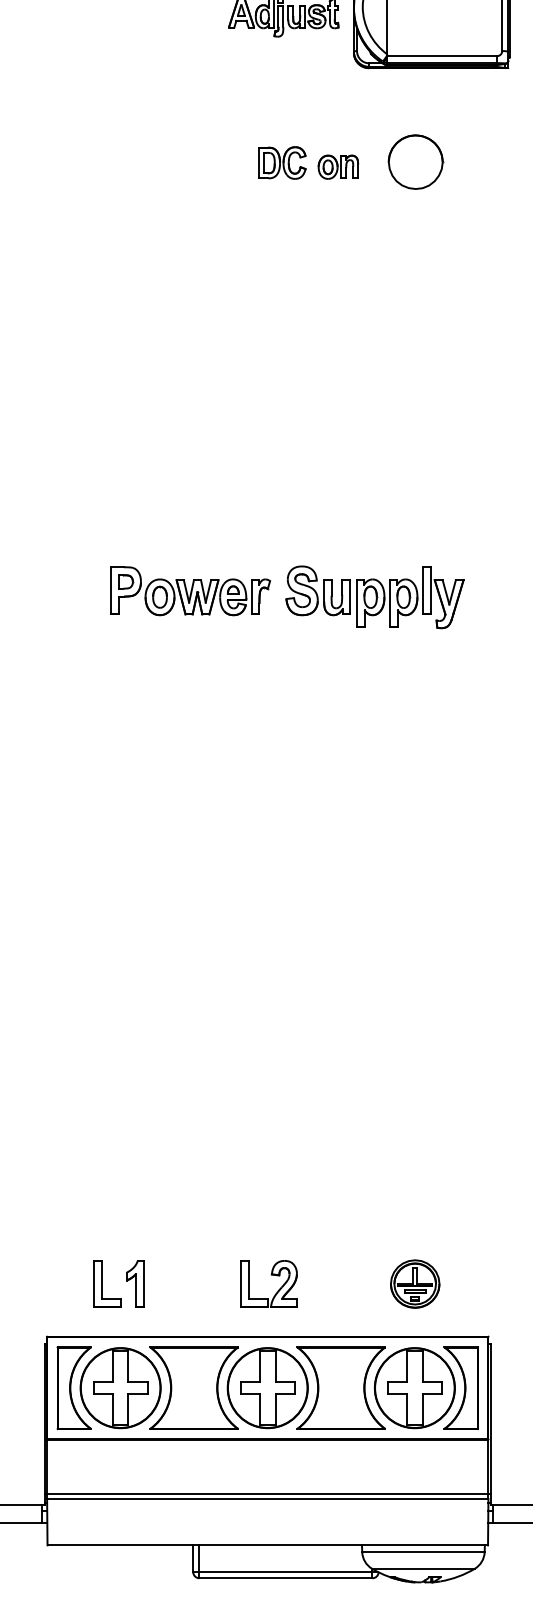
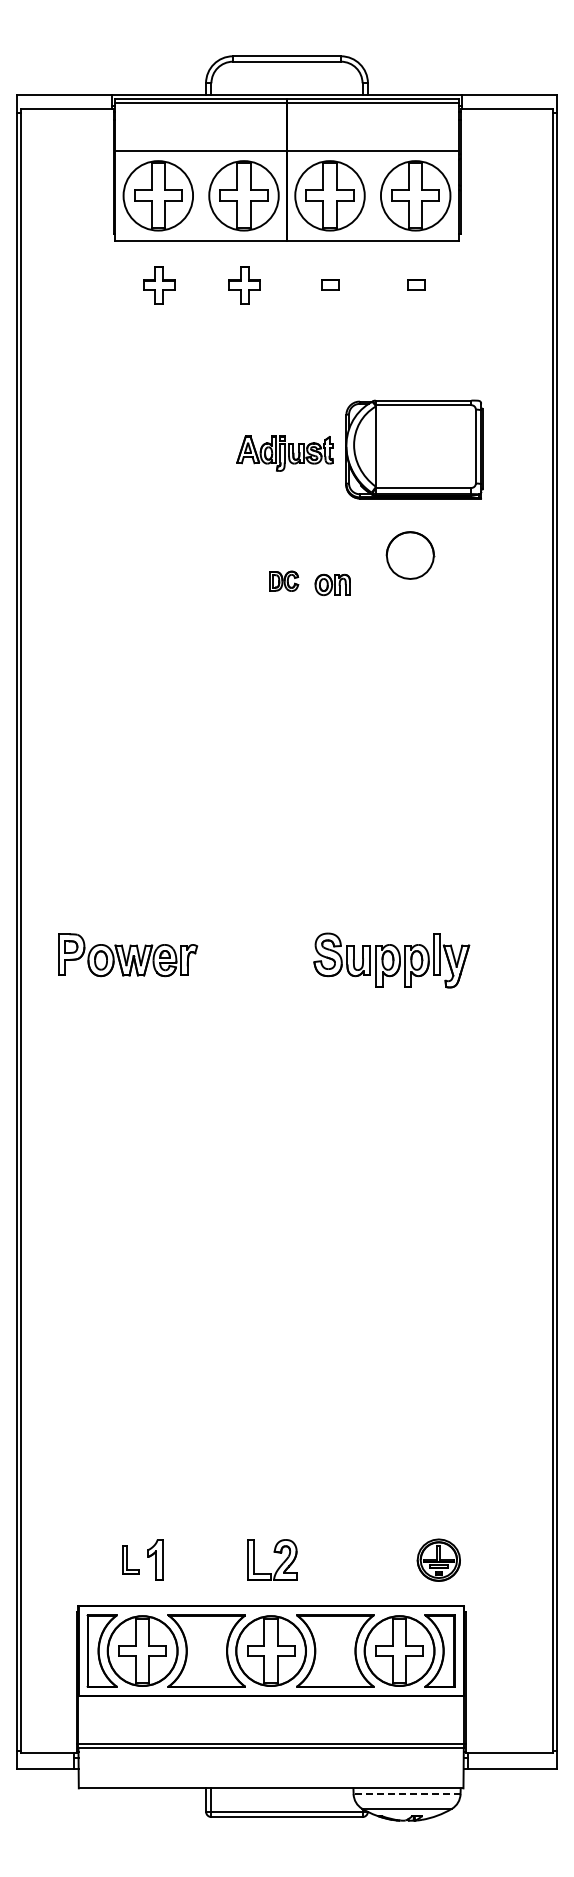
part: (415, 162) -> (410, 555), moved
part: (281, 163) -> (283, 581), size x0.7
part: (191, 591) -> (128, 955), moved
part: (374, 597) -> (391, 960), moved
part: (106, 1283) -> (130, 1559), size x0.7
part: (414, 1283) -> (438, 1559), moved
line: (422, 1552) -> (406, 1794), solid -> dashed

